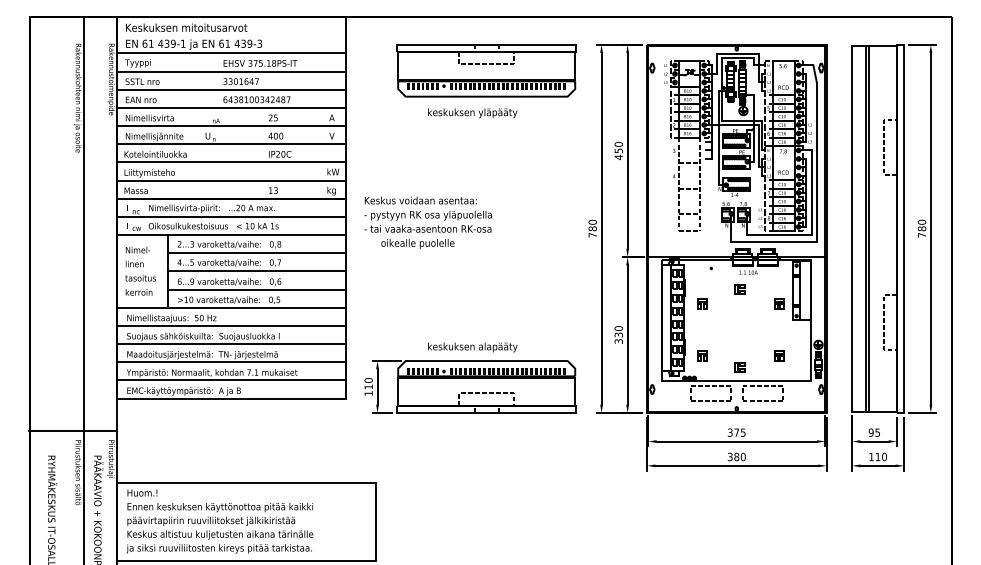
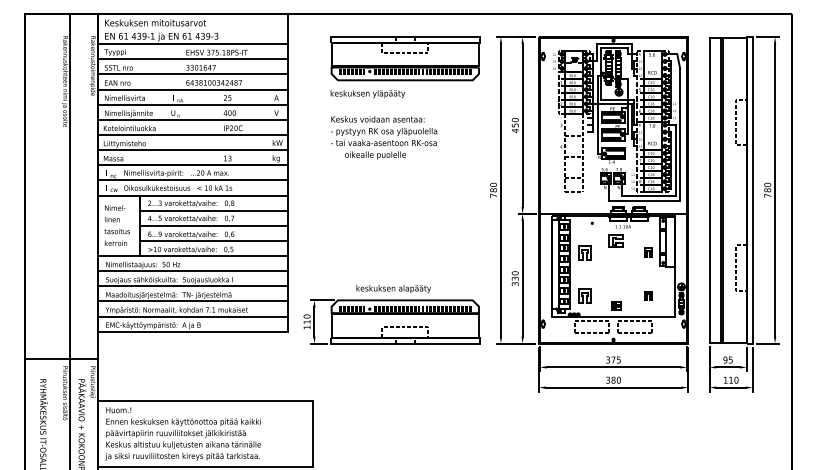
text: (472, 113) -> (367, 94), moved
text: (427, 222) -> (383, 137), moved
part: (739, 289) -> (615, 240), size x1.6
part: (702, 303) -> (584, 252), size x1.6
part: (702, 355) -> (584, 295), size x1.6

